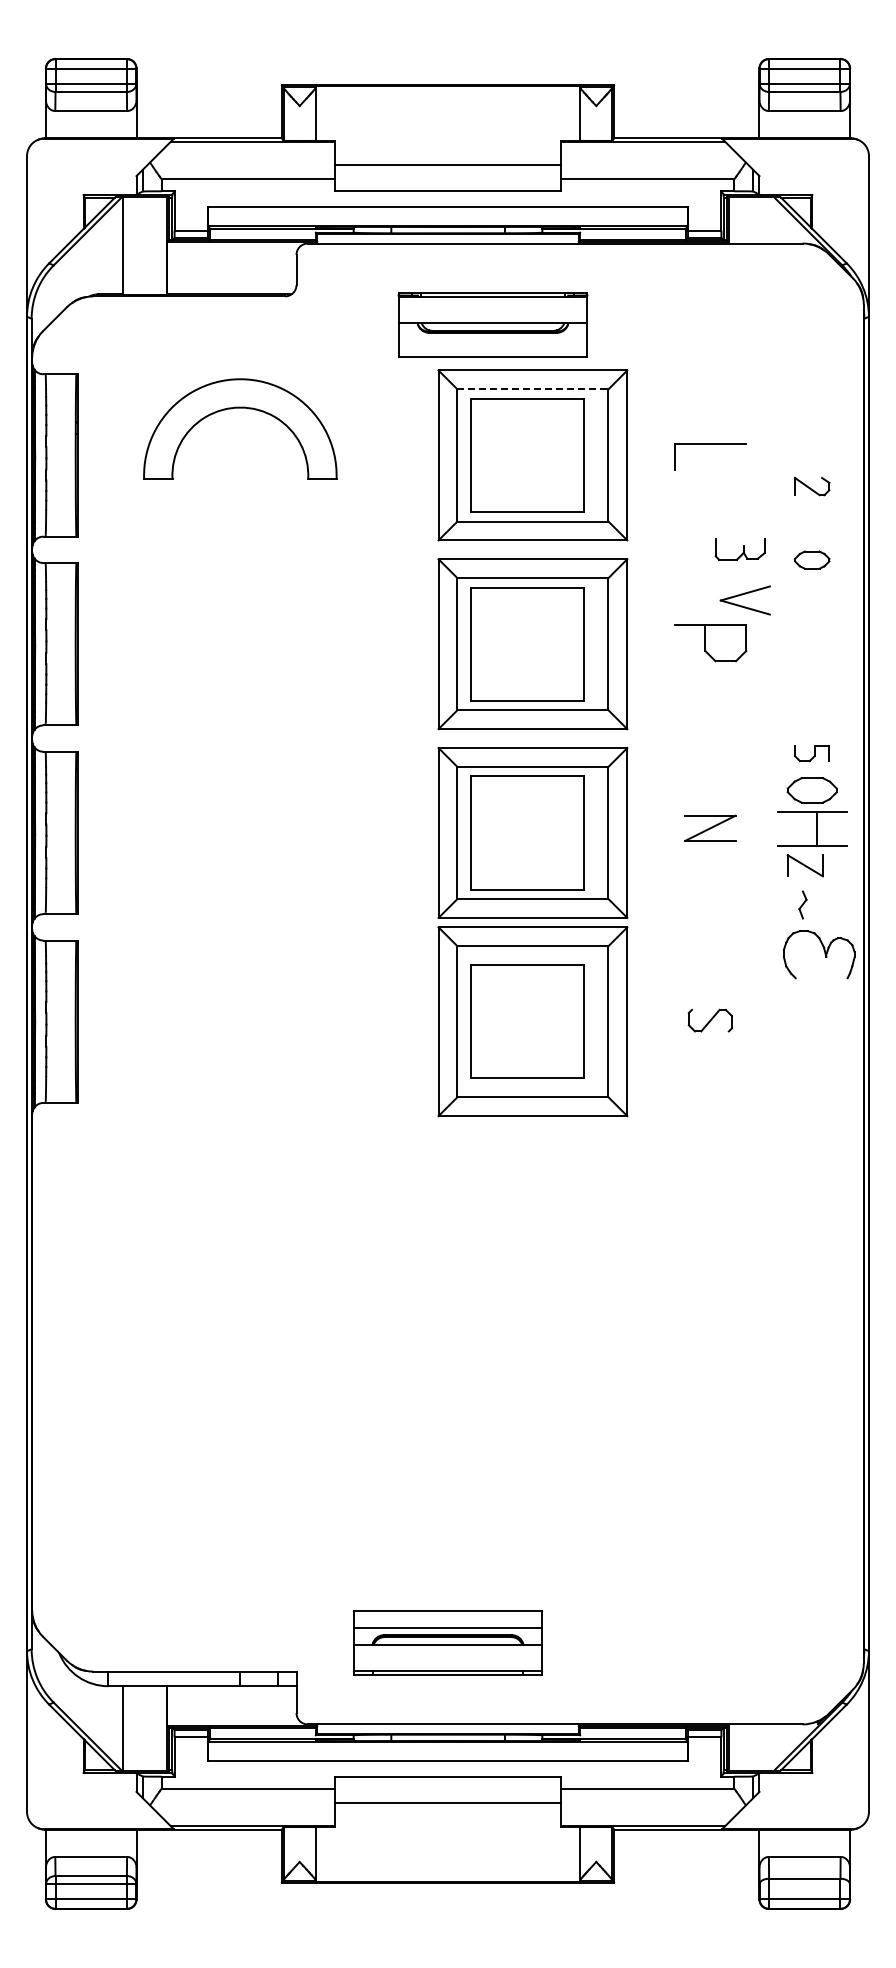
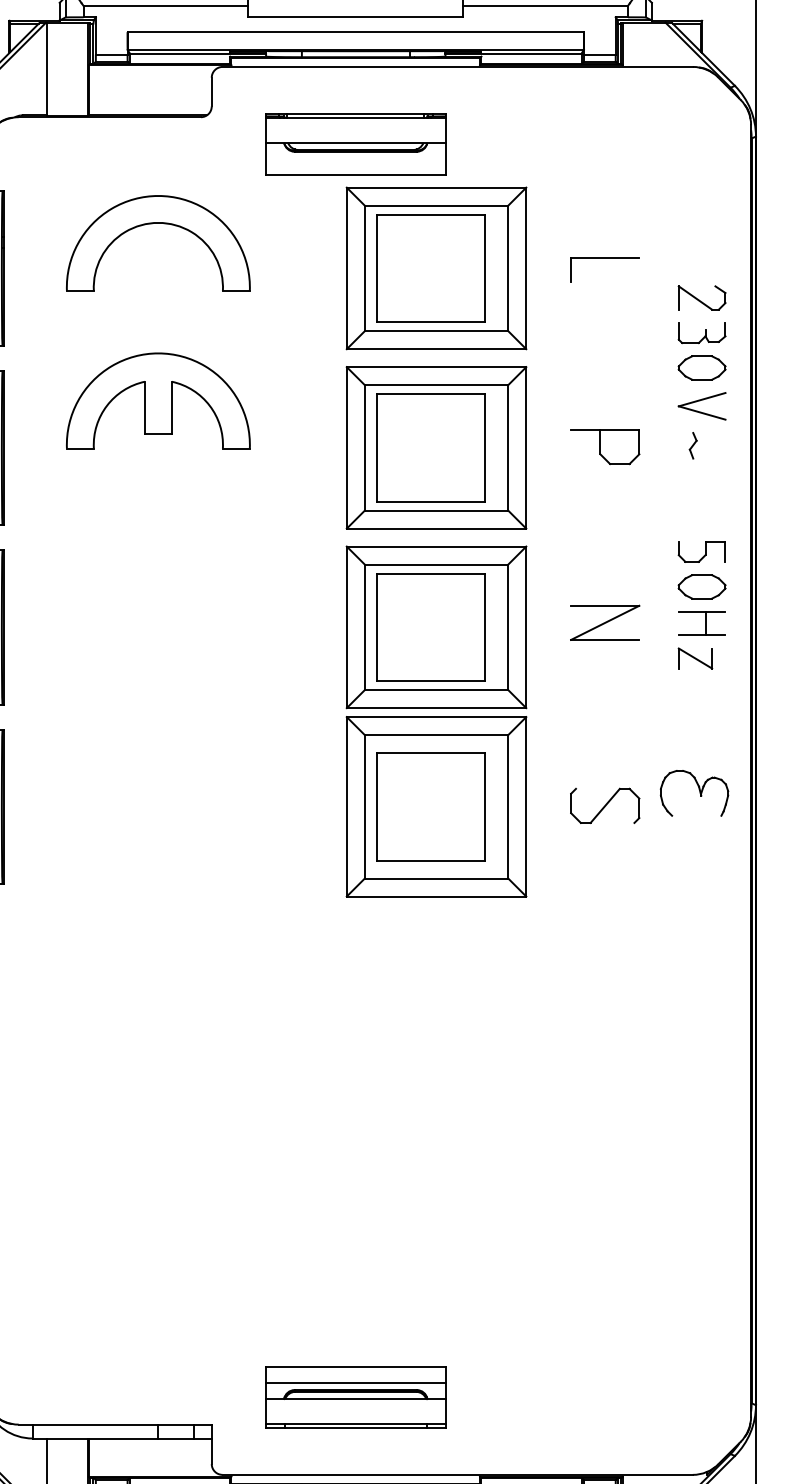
part: (492, 324) -> (355, 143), moved
line: (532, 389) -> (436, 205), dashed -> solid
part: (811, 486) -> (701, 297), size x1.43
part: (739, 549) -> (701, 333), moved
part: (811, 559) -> (701, 367), size x1.43
part: (240, 594) -> (158, 400), added
part: (744, 600) -> (701, 406), moved
part: (811, 753) -> (701, 551), size x1.43
part: (710, 828) -> (605, 623), size x1.43
part: (812, 828) -> (702, 623), size x0.71
part: (802, 904) -> (692, 445), moved
part: (819, 954) -> (694, 793), moved
part: (710, 1020) -> (605, 805), size x1.67

